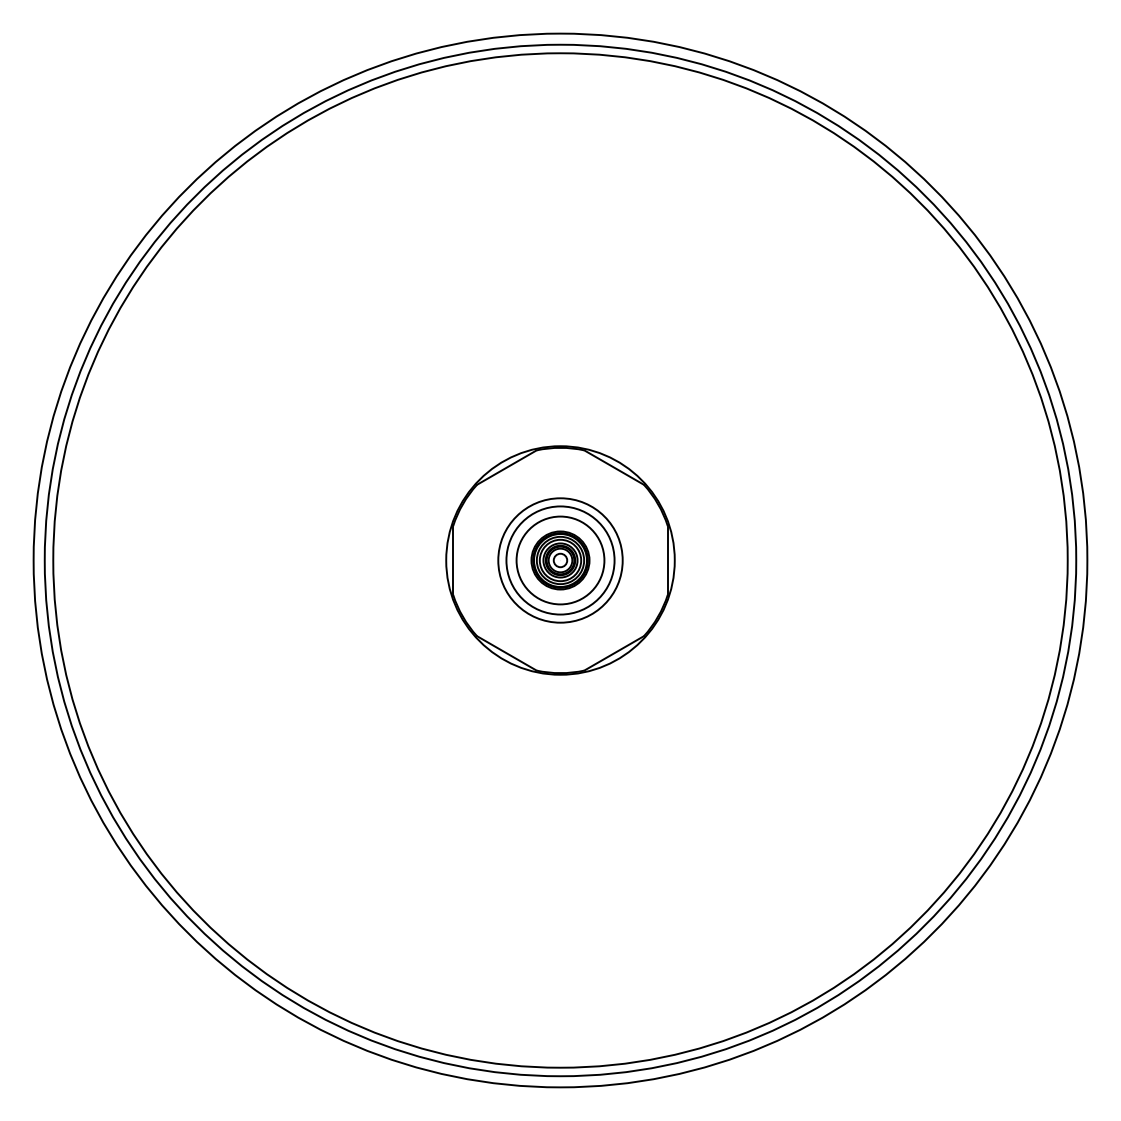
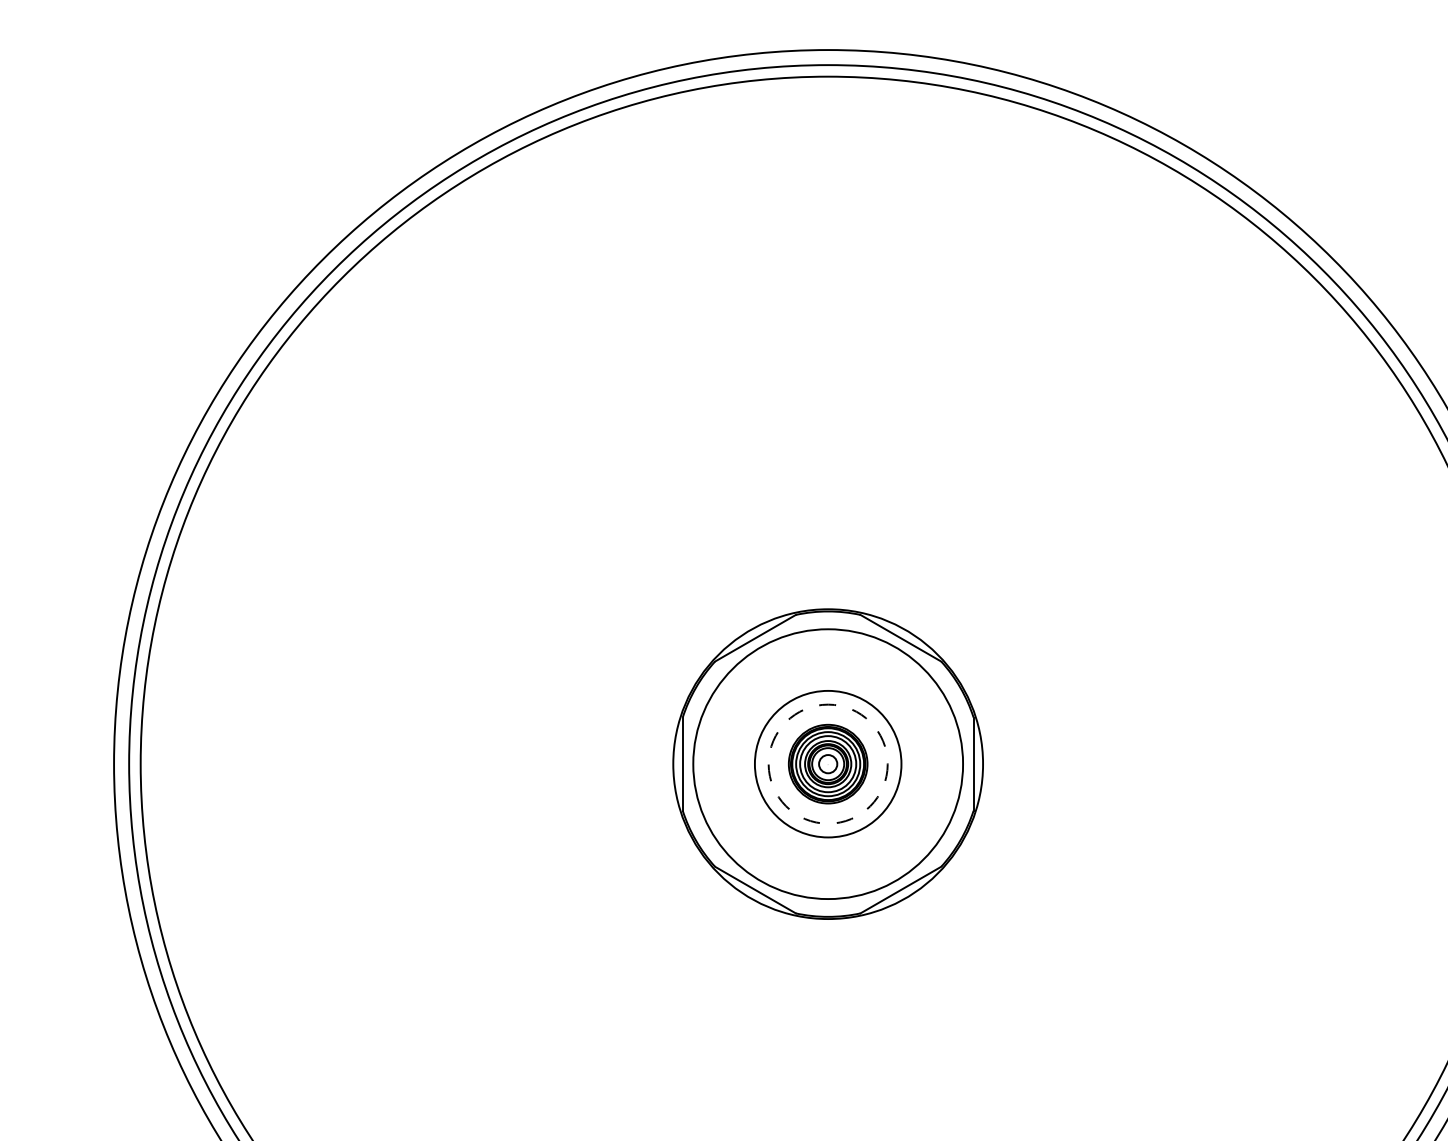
circle: (560, 560) -> (828, 764), size x1.6
circle: (560, 560) -> (828, 764), solid -> dashed

